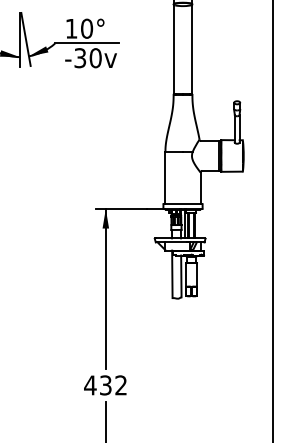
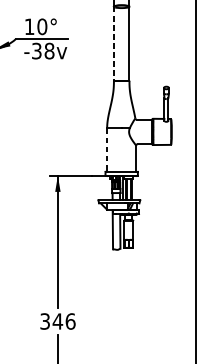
line: (173, 49) -> (113, 43), solid -> dashed
text: (95, 57) -> (49, 50), -30 -> -38
line: (165, 178) -> (107, 150), solid -> dashed
text: (105, 385) -> (57, 321), 432 -> 346

